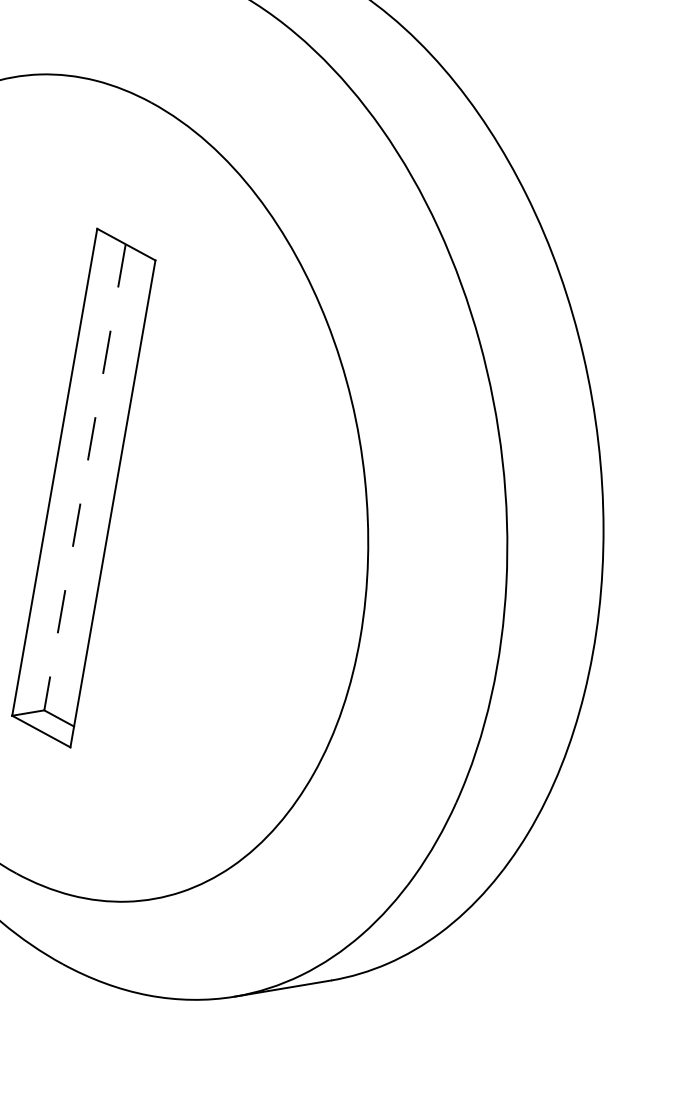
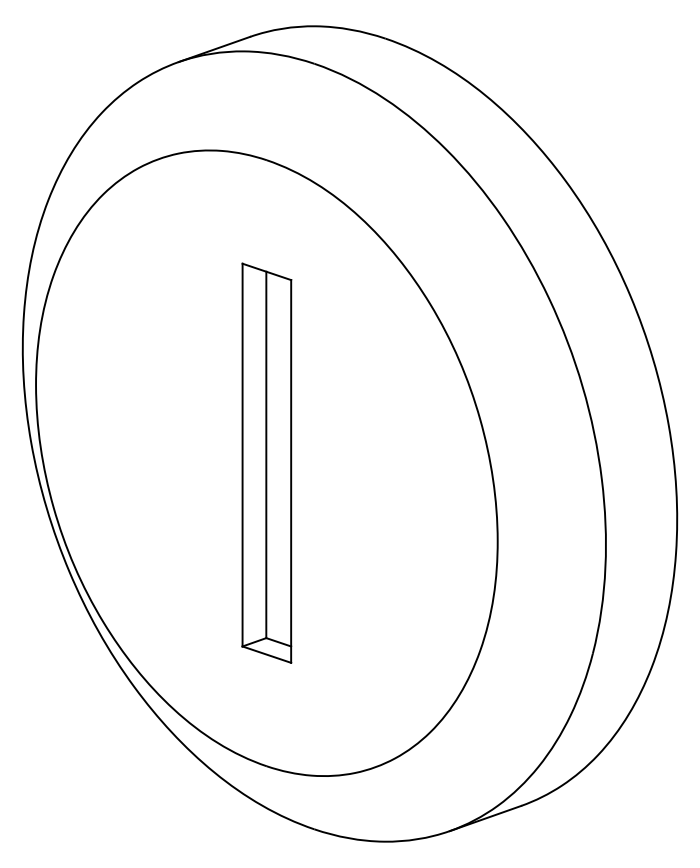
line: (85, 478) -> (266, 455), dashed -> solid

